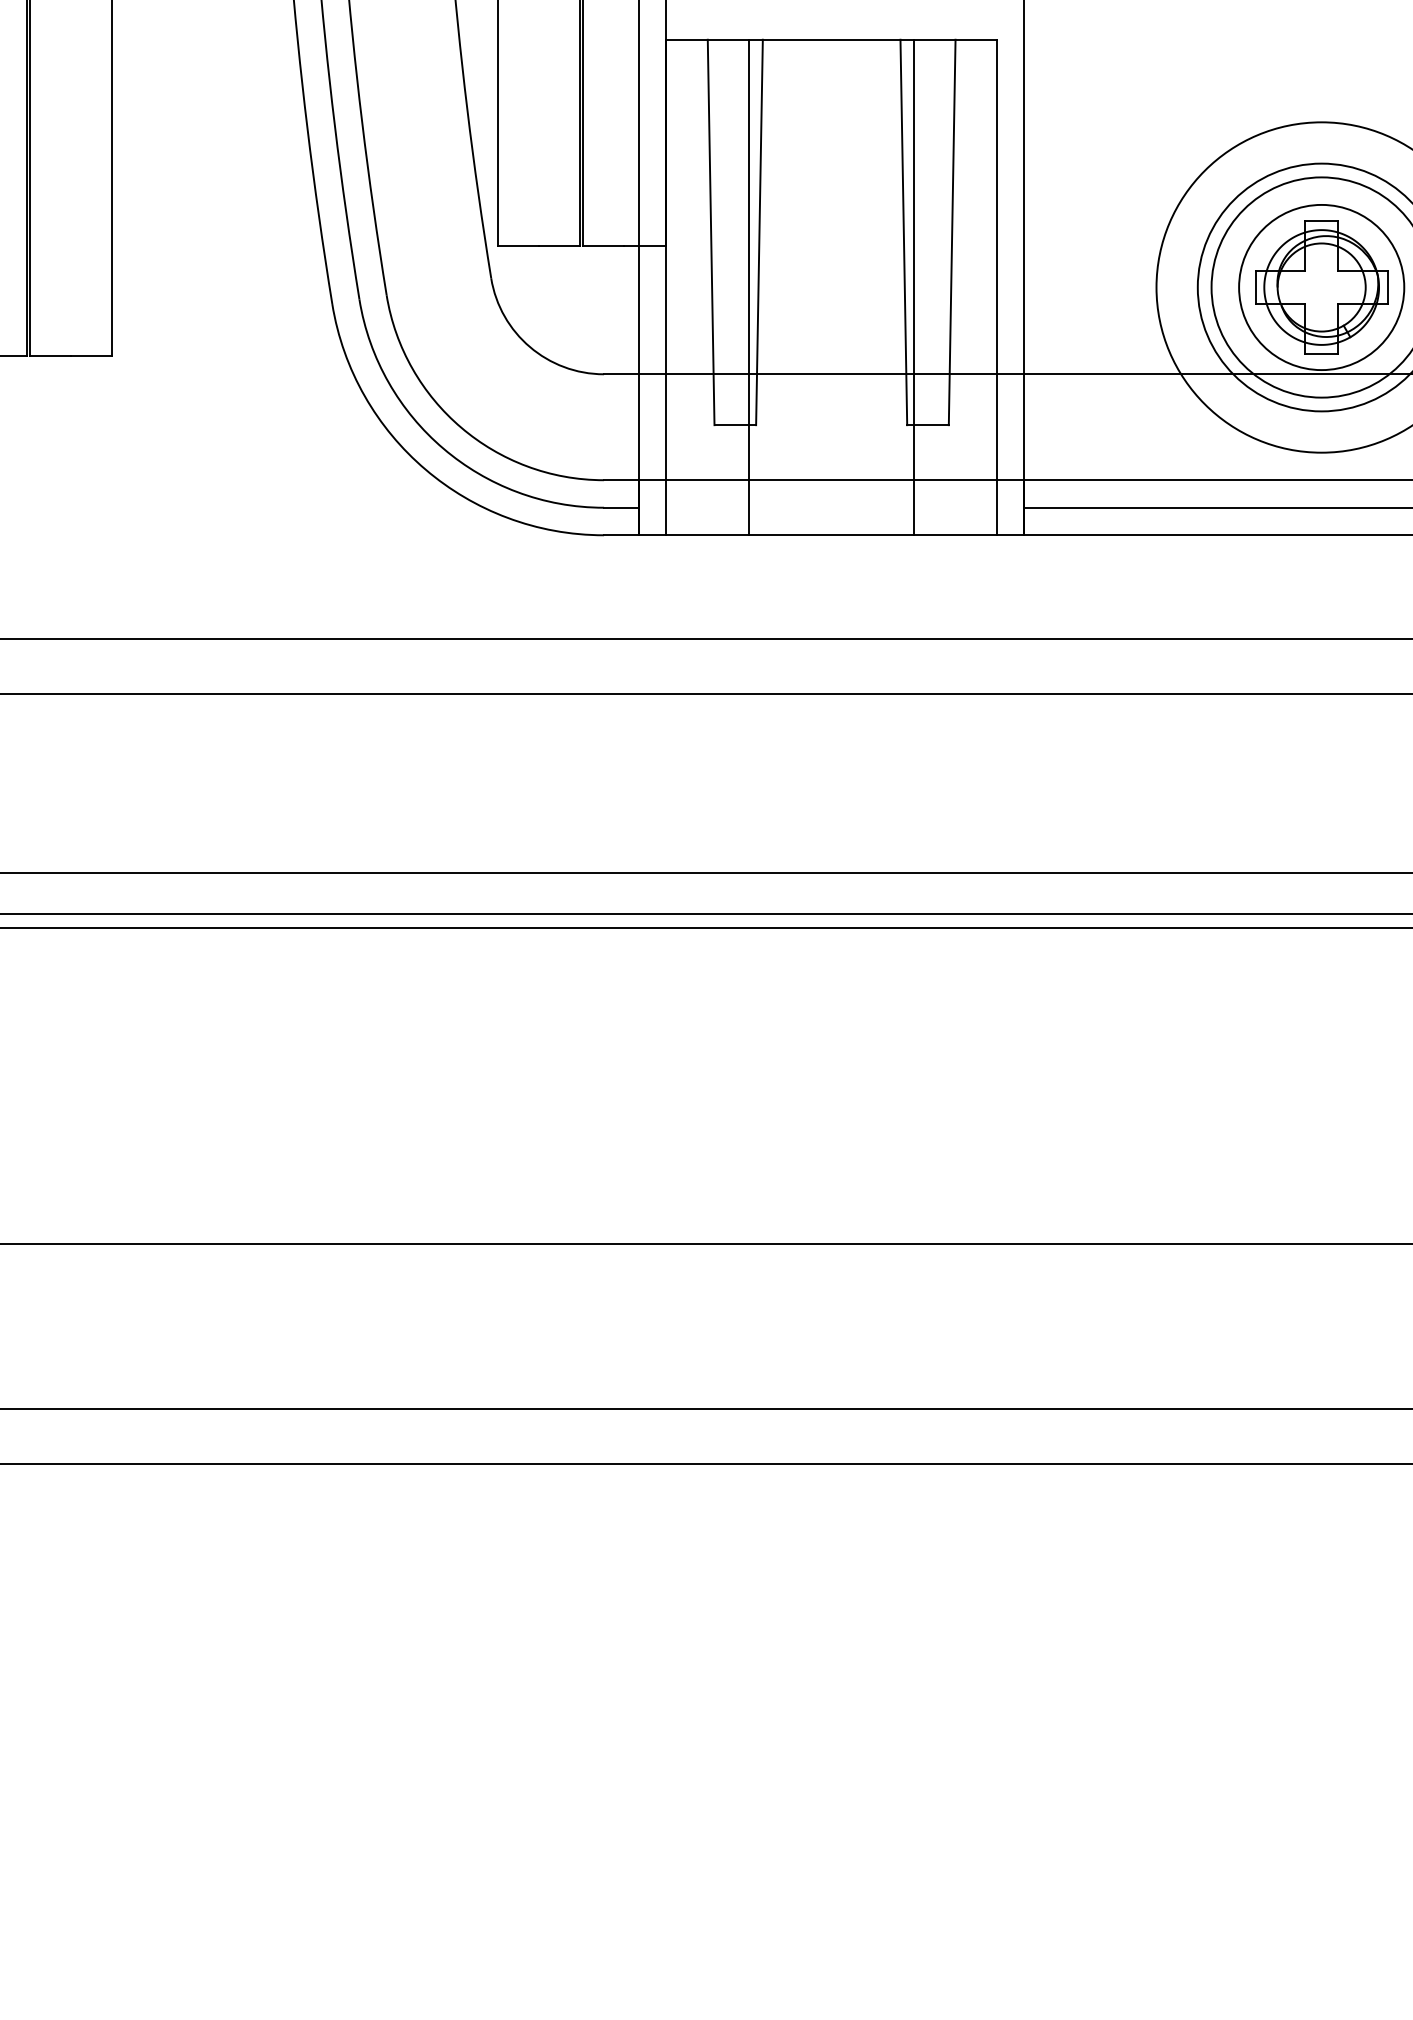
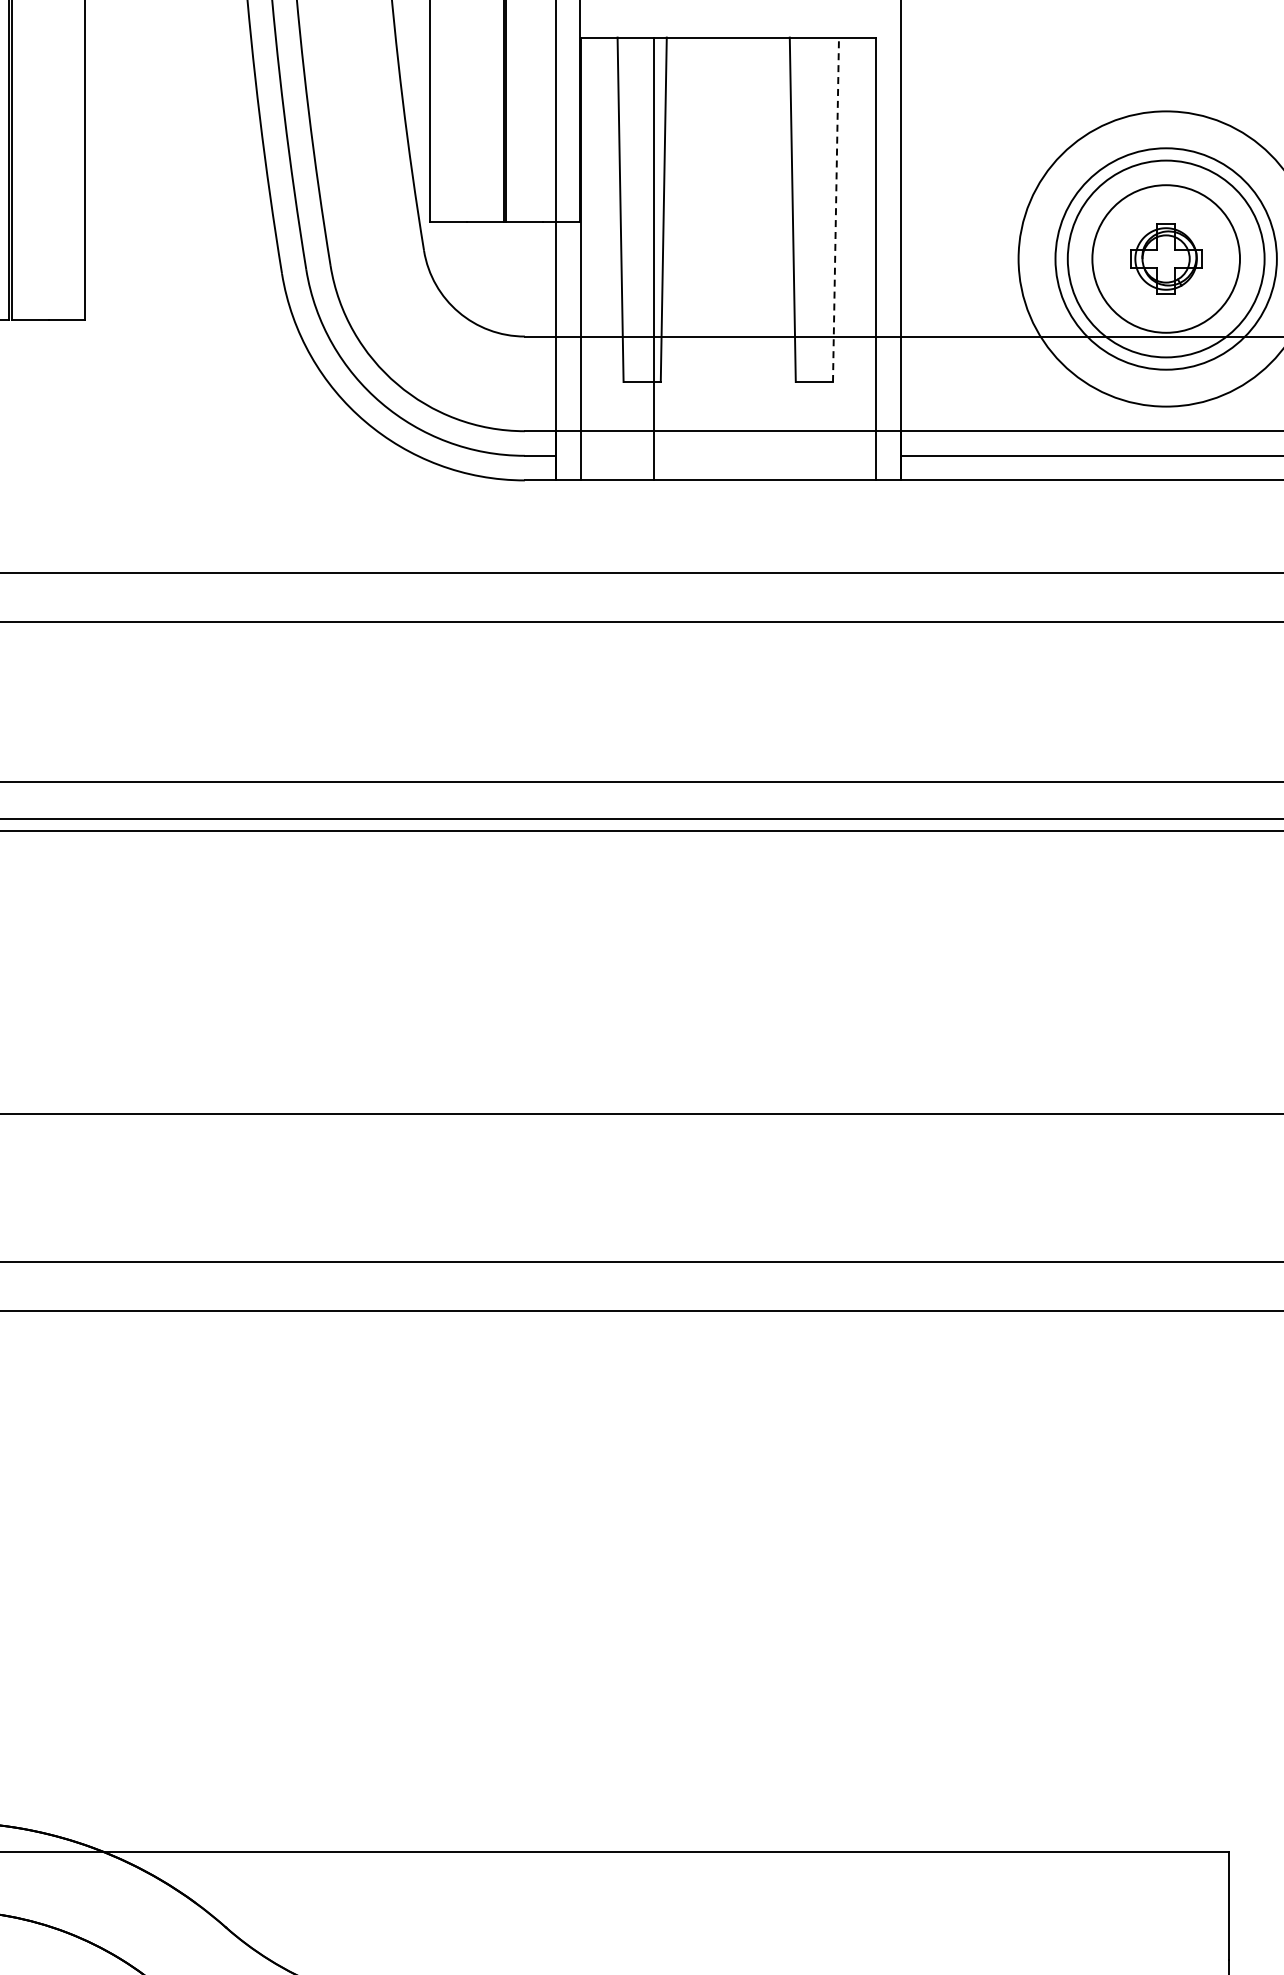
line: (952, 232) -> (836, 209), solid -> dashed
line: (914, 286) -> (802, 258), removed
part: (1320, 286) -> (1165, 258), size x0.6

